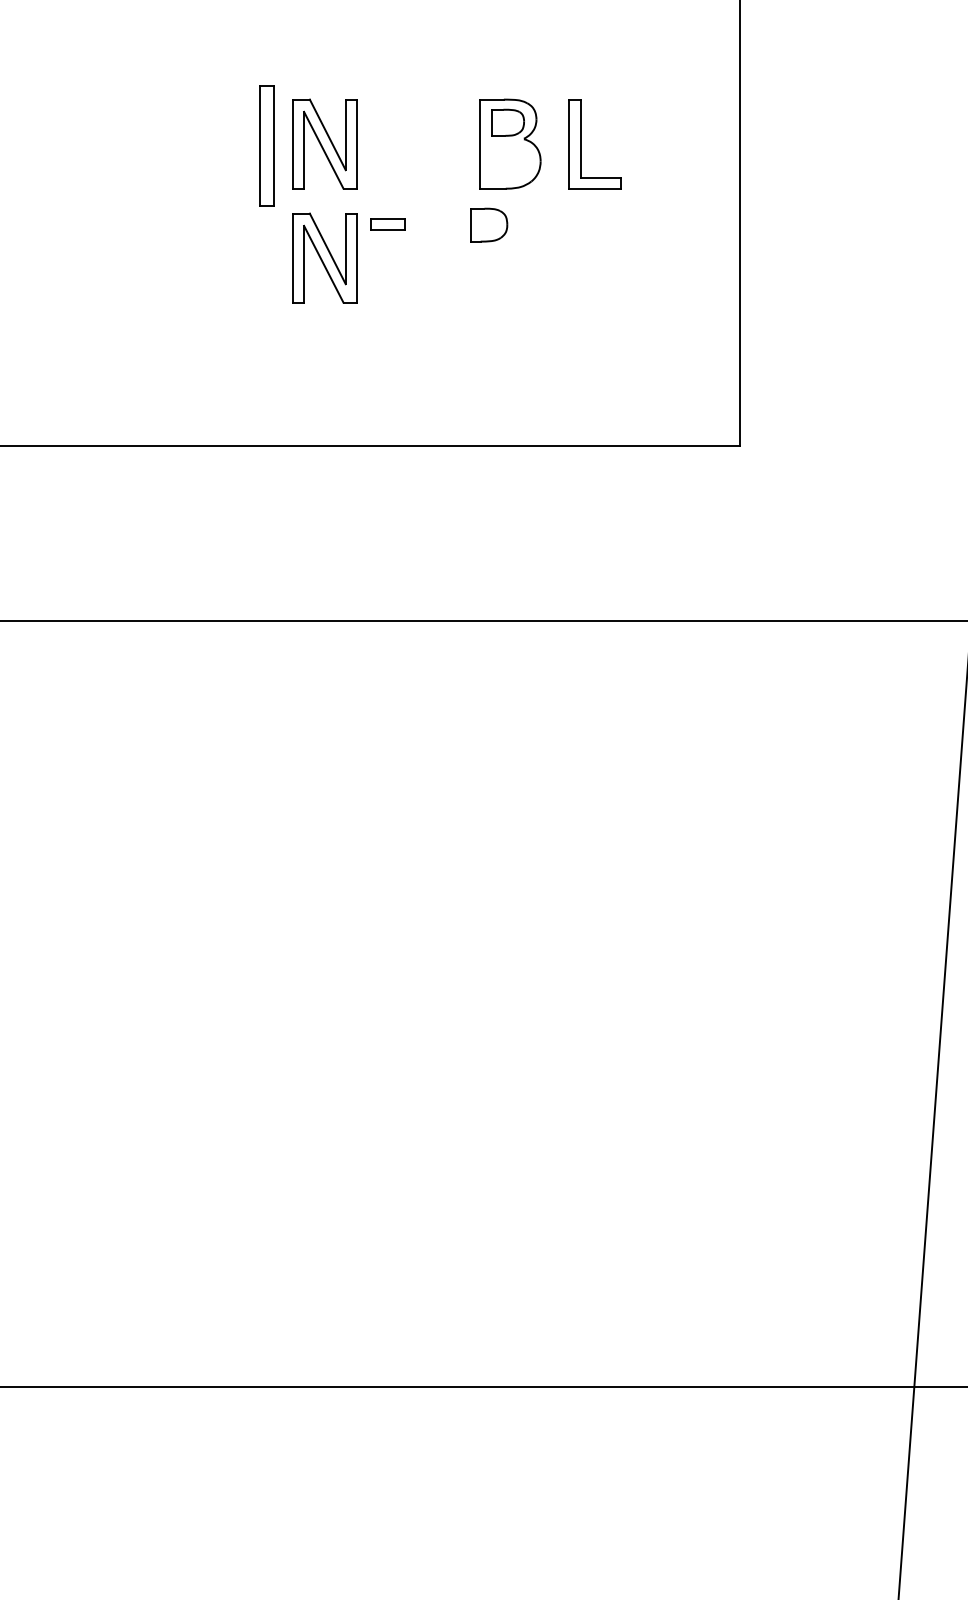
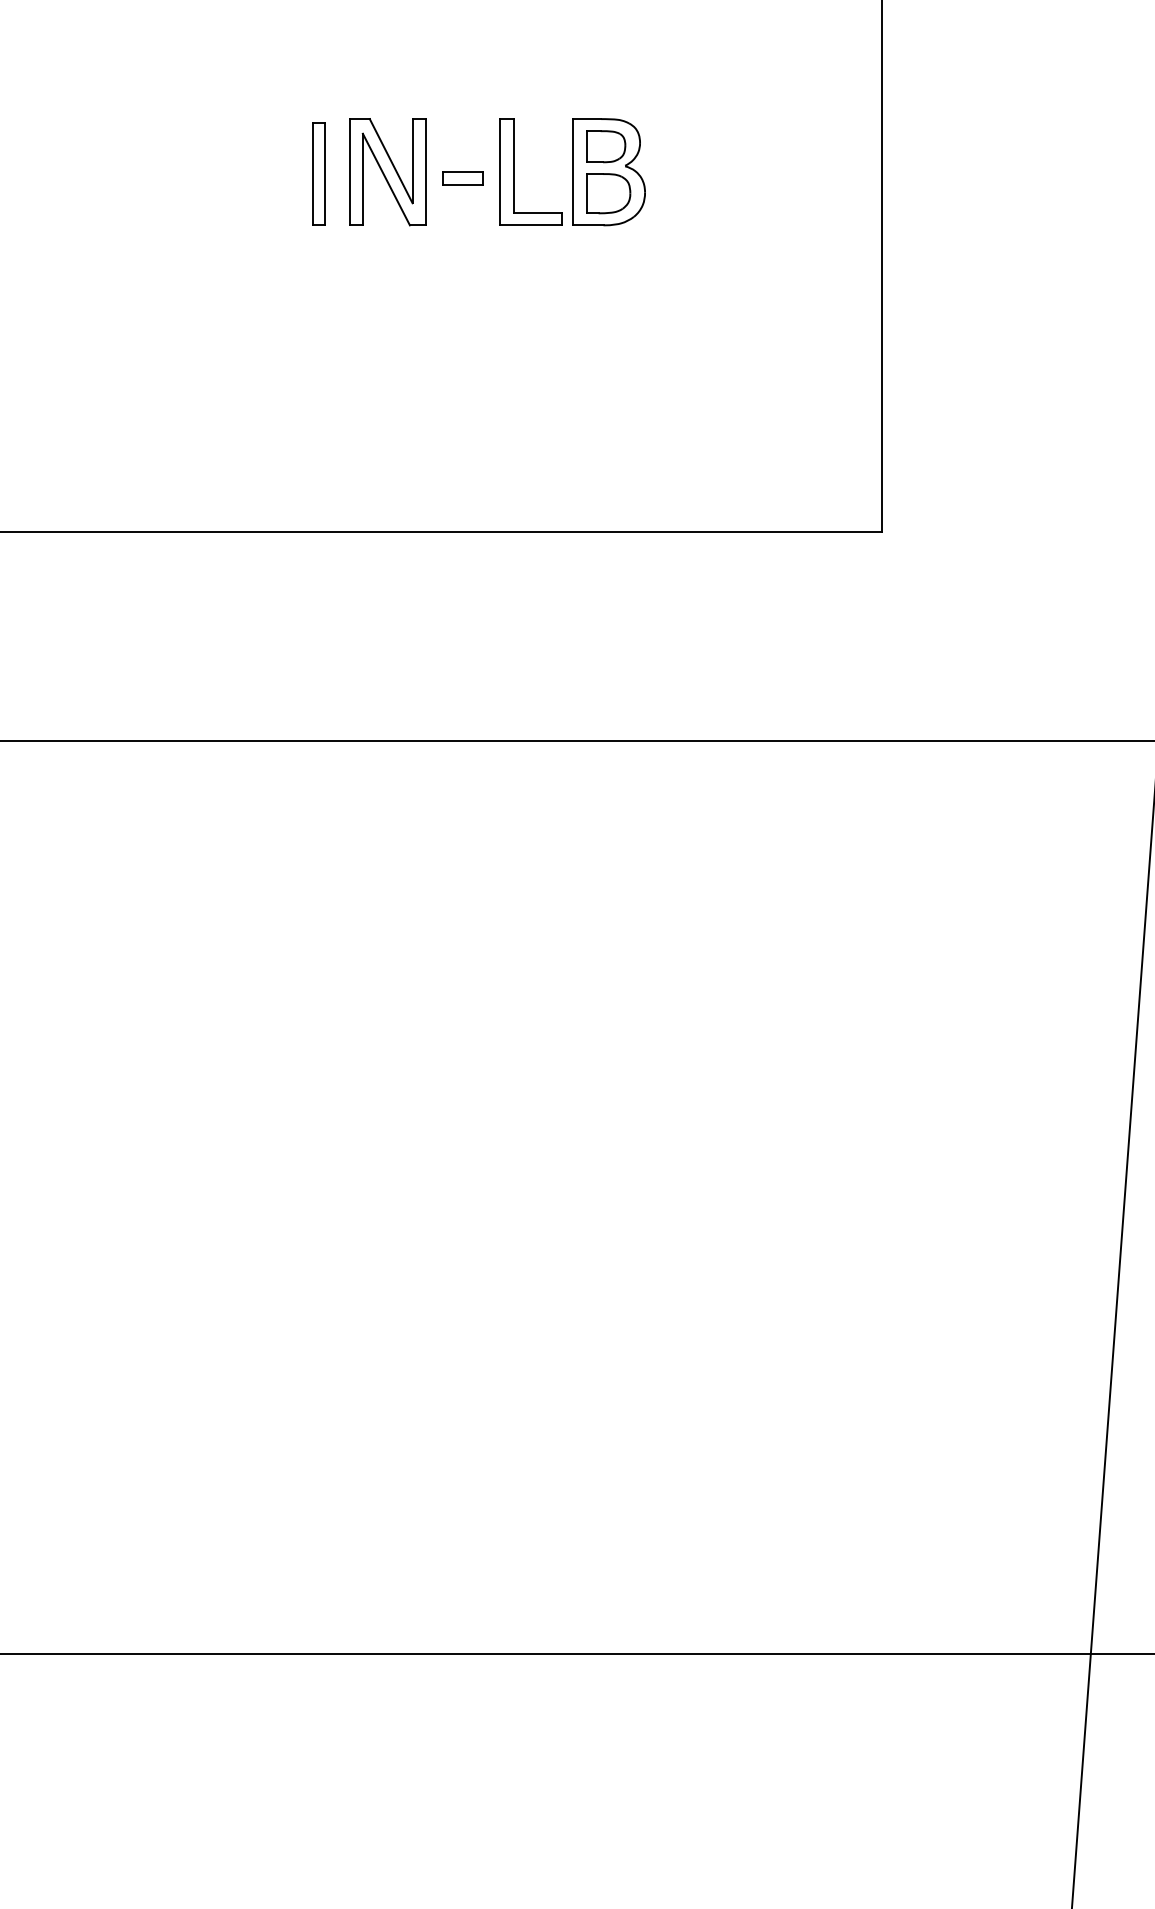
part: (581, 144) -> (514, 172), moved
part: (266, 145) -> (318, 173), size x0.71
part: (387, 224) -> (462, 178), moved
part: (489, 224) -> (609, 192), moved
part: (324, 257) -> (387, 307), removed

